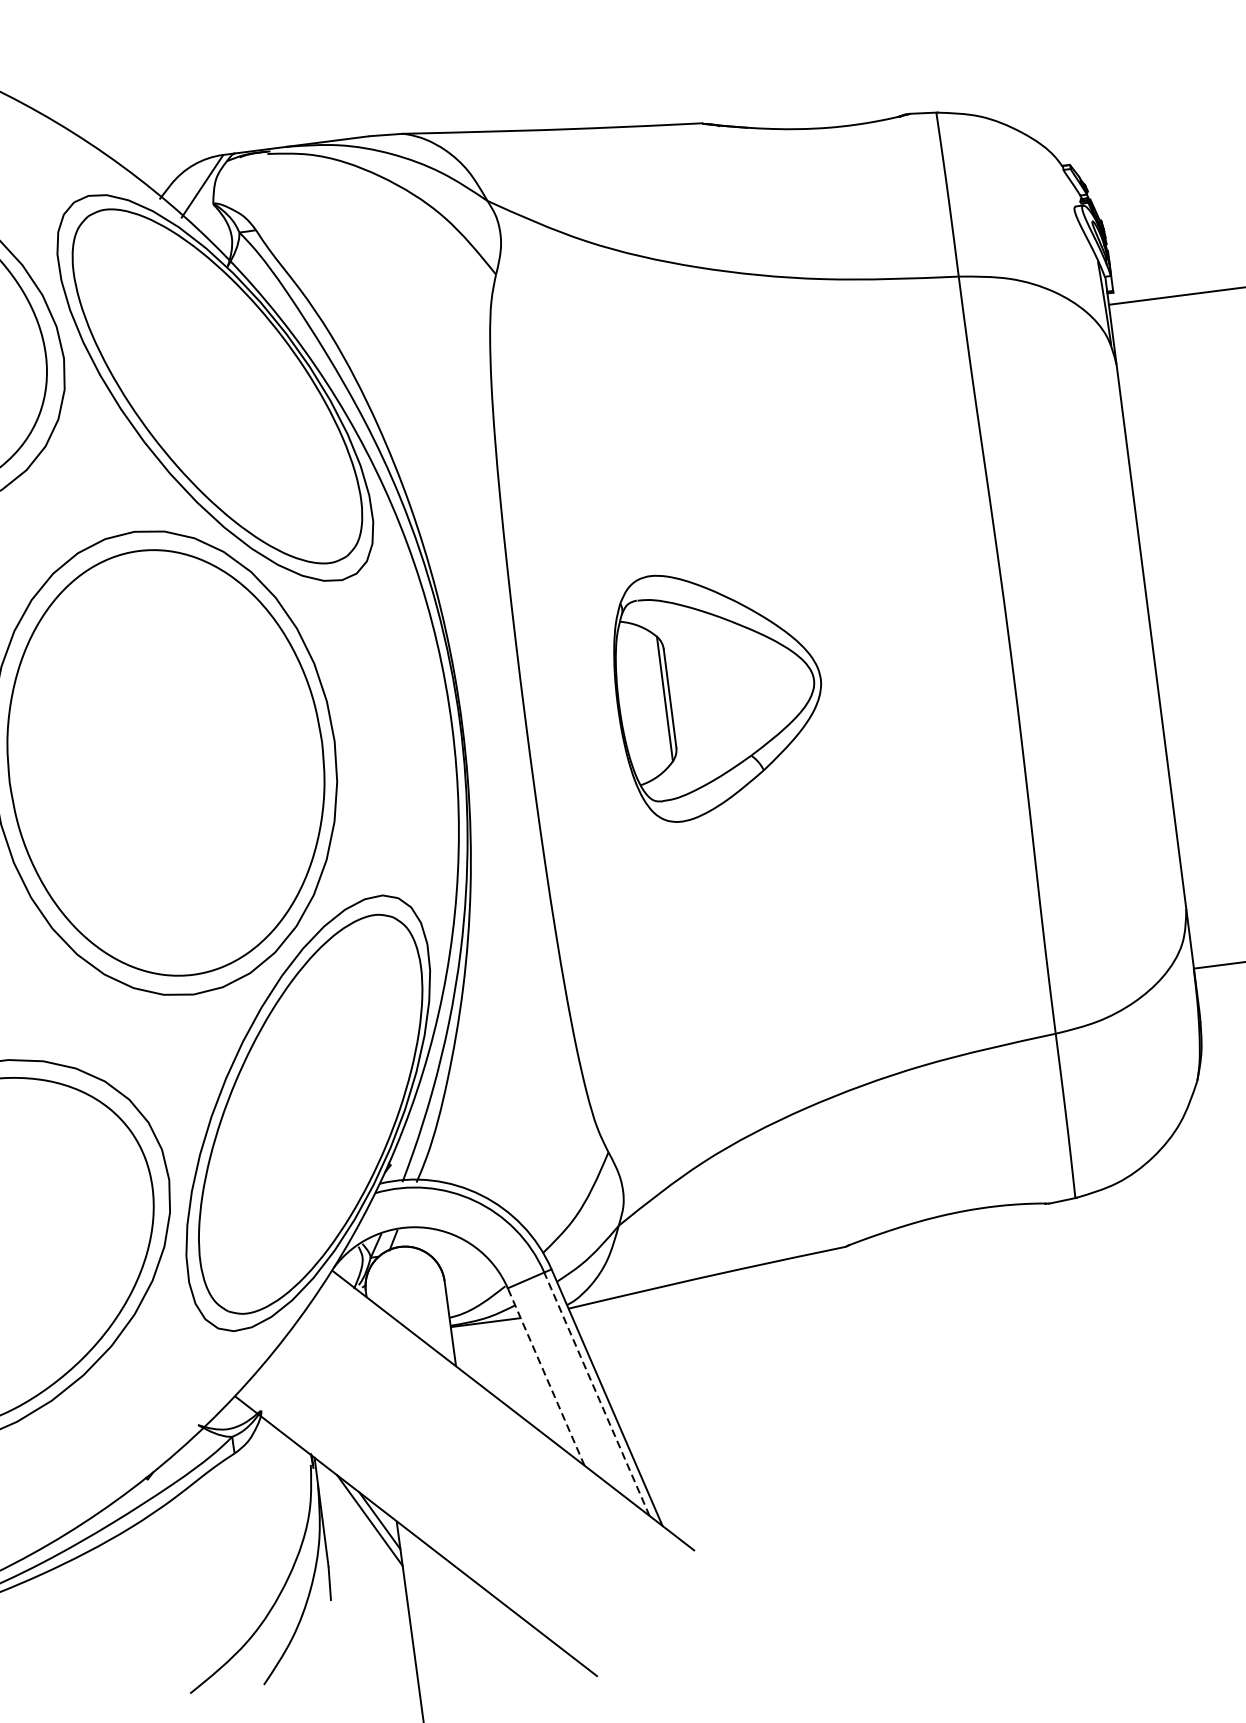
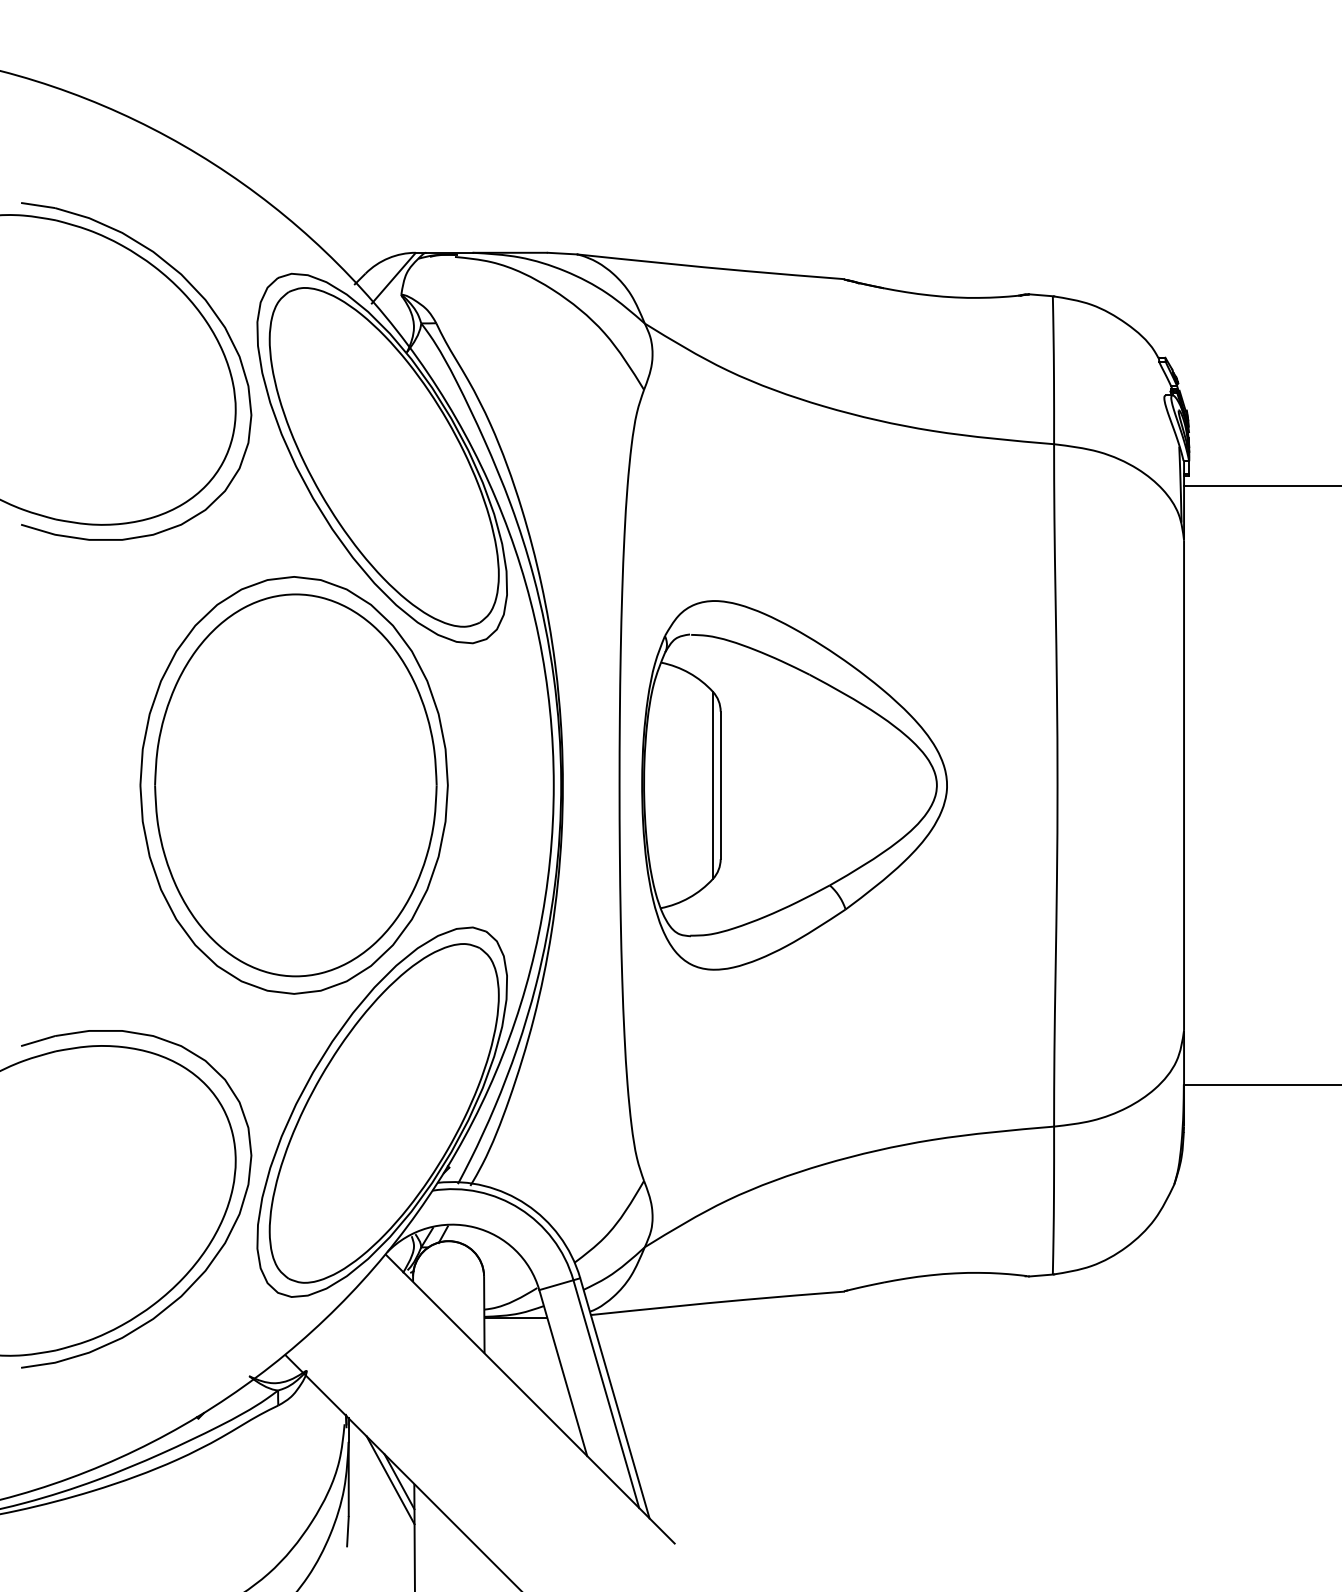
part: (719, 692) -> (794, 785), size x1.67
line: (546, 1376) -> (563, 1372), dashed -> solid
line: (597, 1394) -> (606, 1394), dashed -> solid

